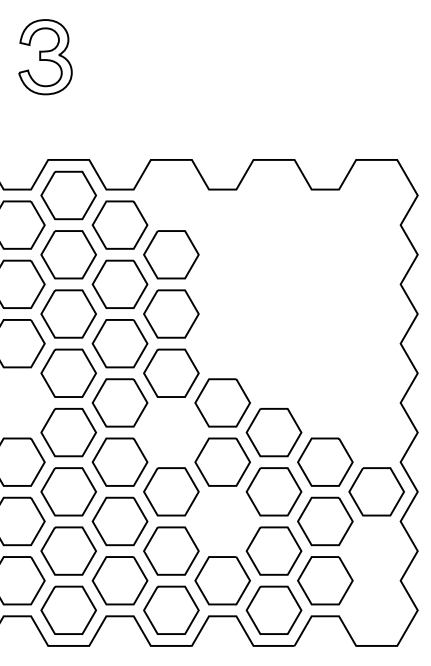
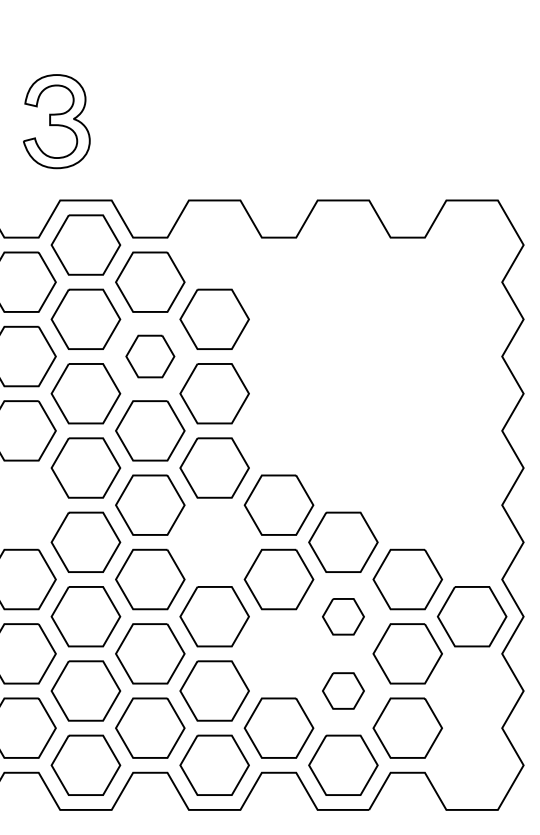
part: (45, 57) -> (56, 121), moved
part: (120, 284) -> (150, 356), size x0.7
part: (274, 491) -> (343, 616), size x0.6
part: (274, 550) -> (343, 690), size x0.6

